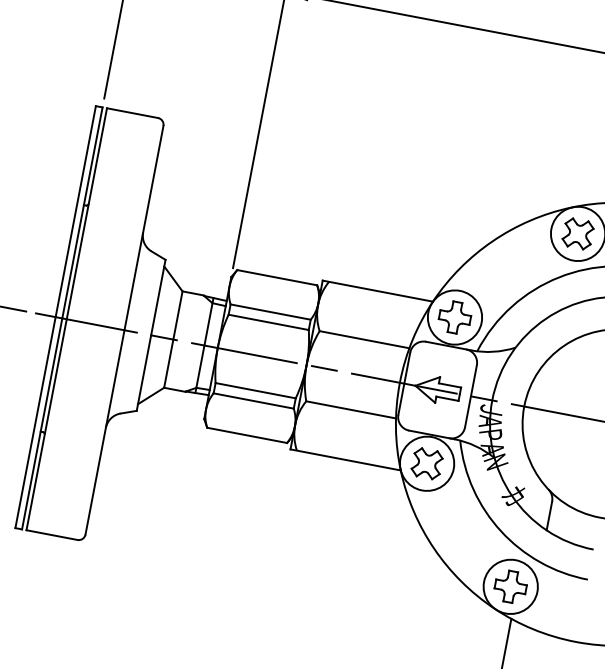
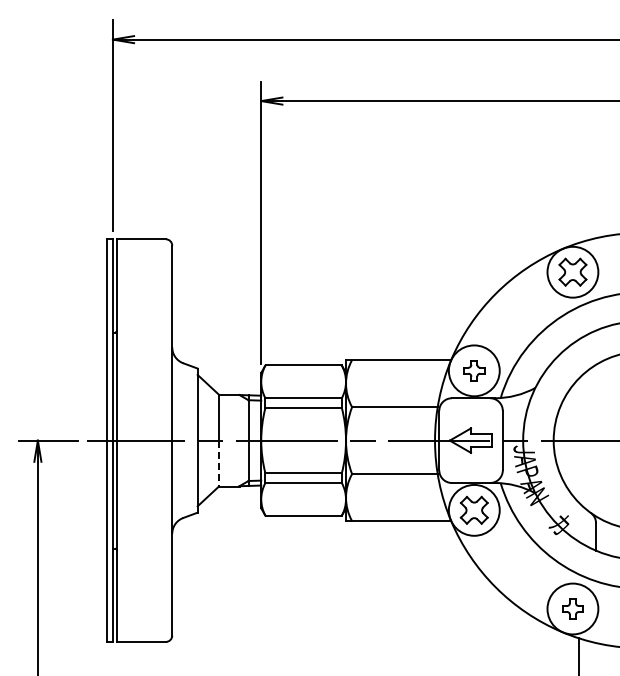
part: (455, 317) -> (474, 370), size x0.7
line: (168, 363) -> (218, 463), solid -> dashed
part: (510, 586) -> (572, 608), size x0.7

